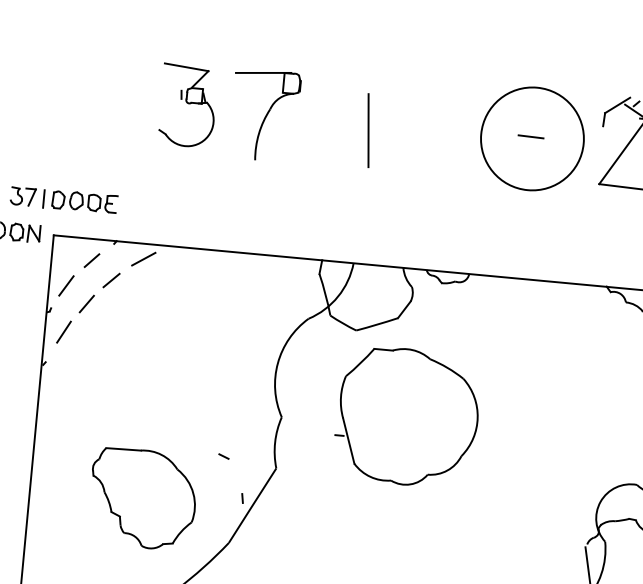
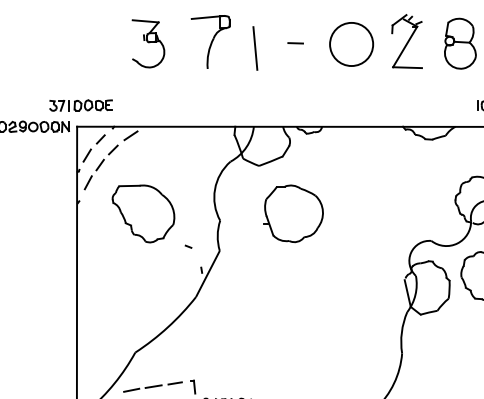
part: (264, 114) -> (210, 41), moved
line: (530, 137) -> (295, 43), moved
circle: (532, 138) -> (351, 44), size x0.71
part: (407, 416) -> (293, 213), size x0.71
part: (142, 498) -> (143, 213), moved

